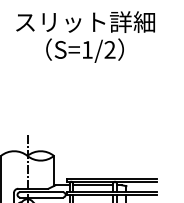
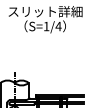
text: (109, 49) -> (58, 26), S=1/2 -> S=1/4

